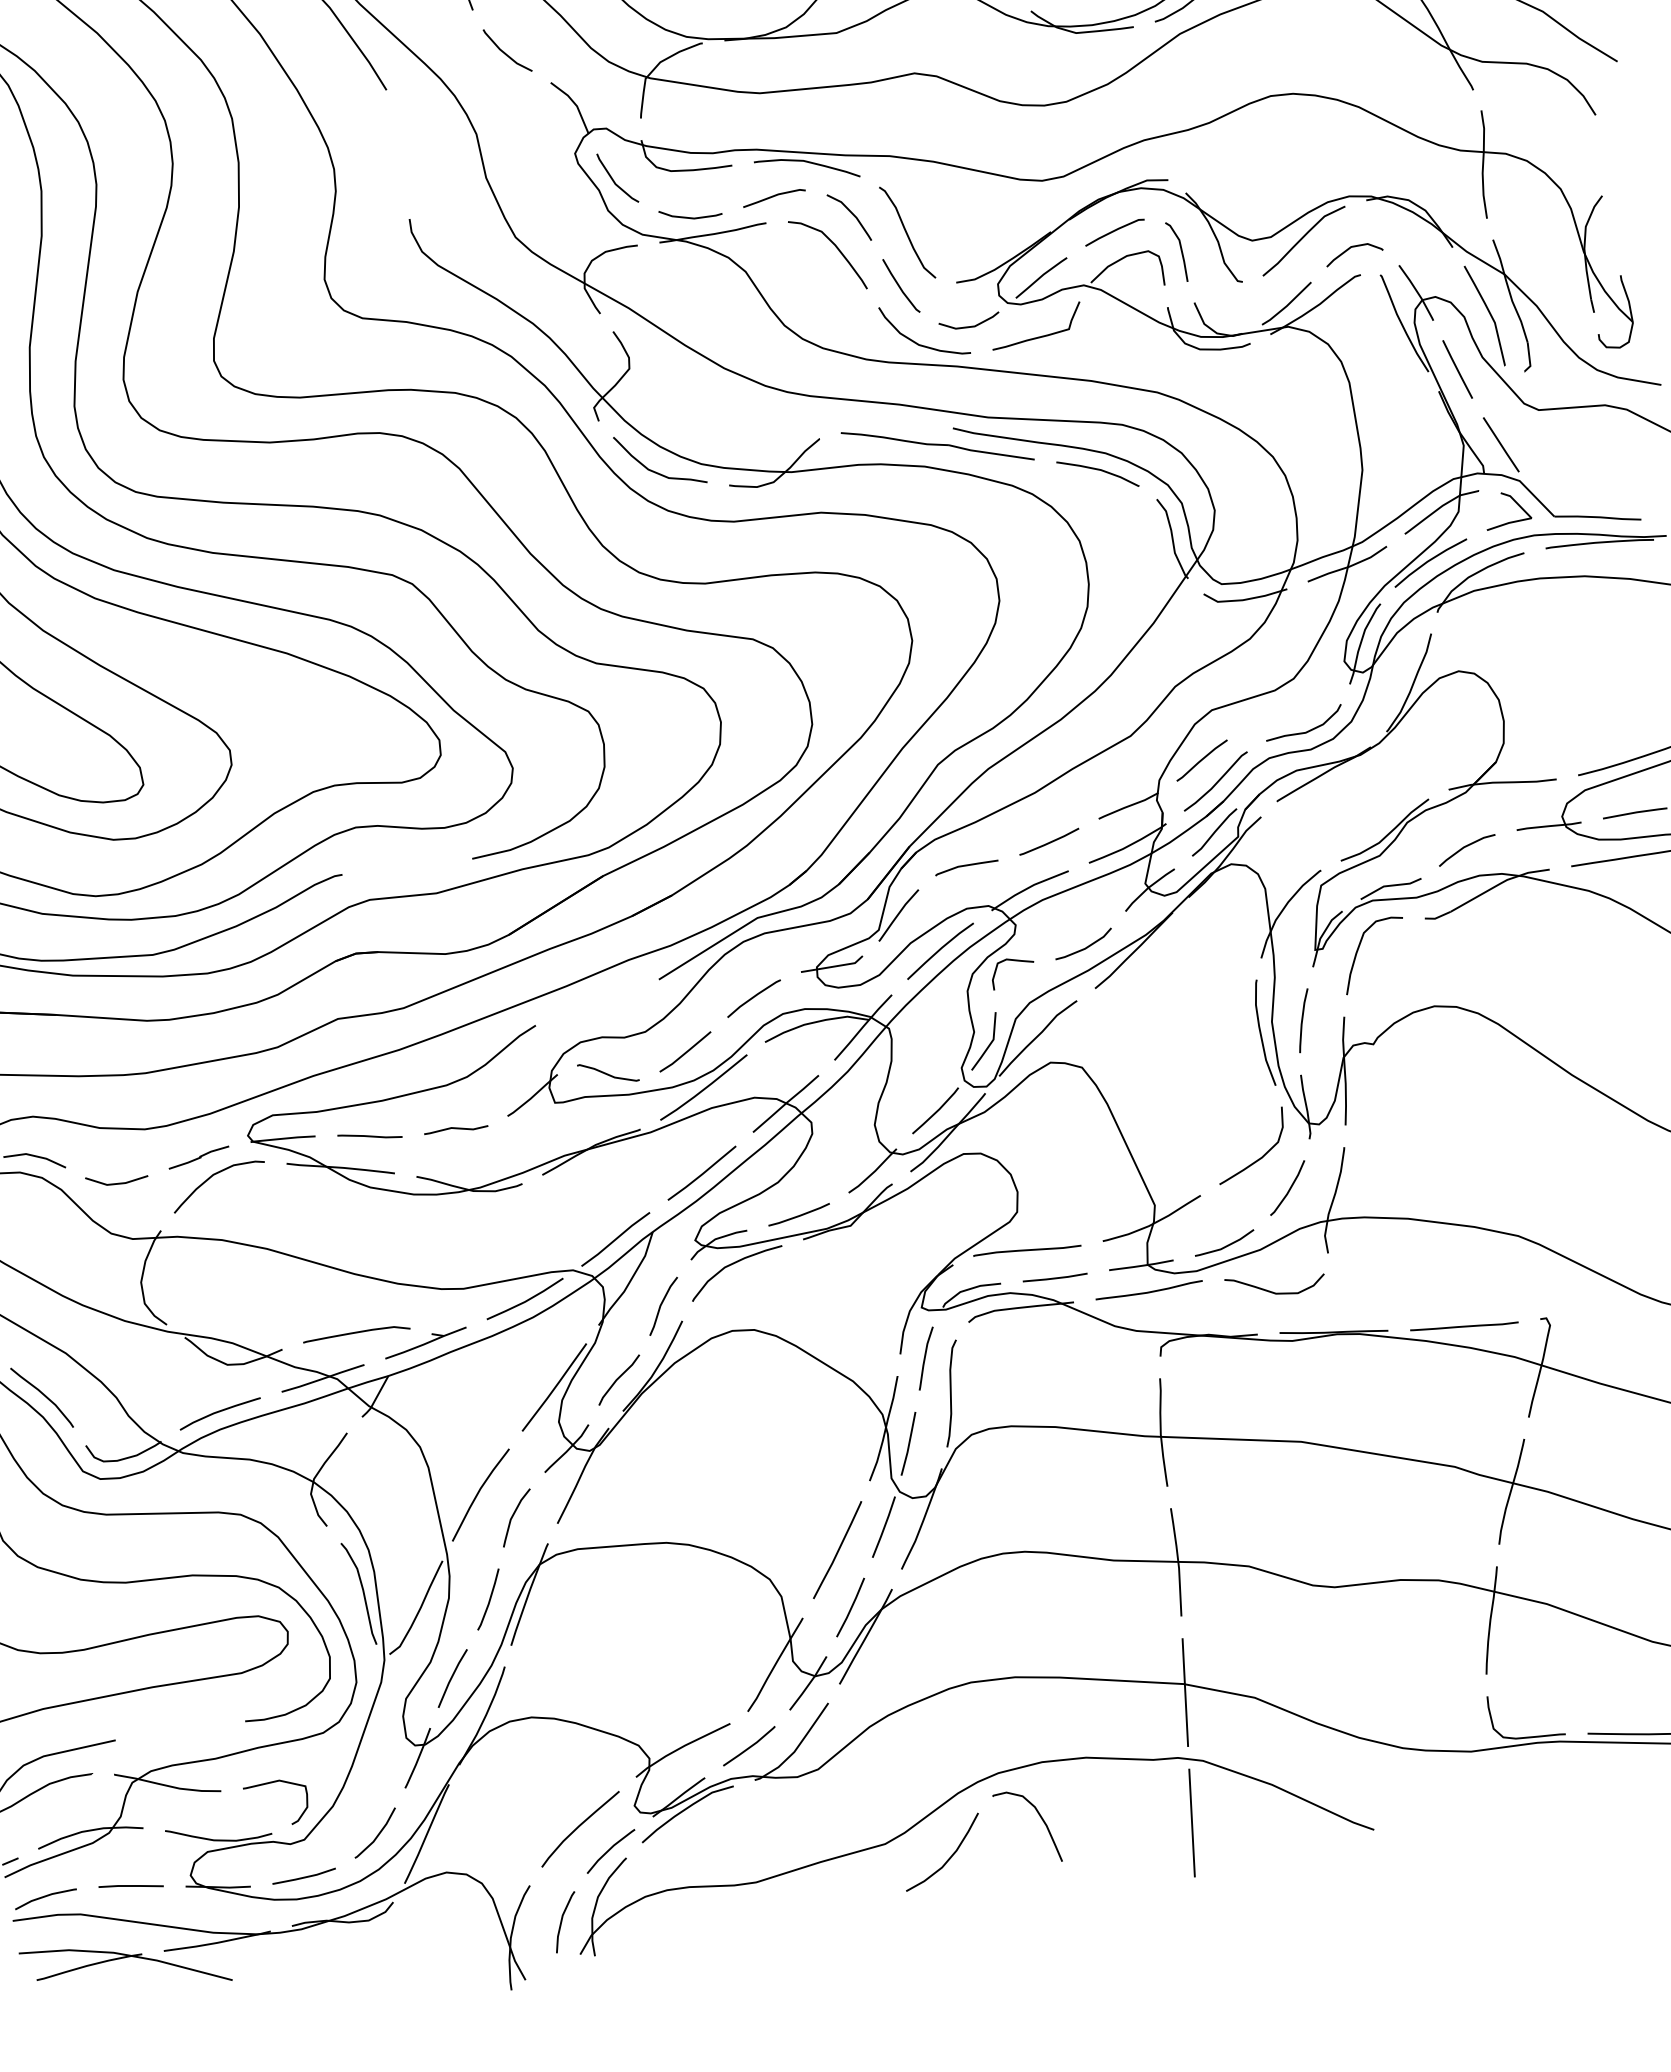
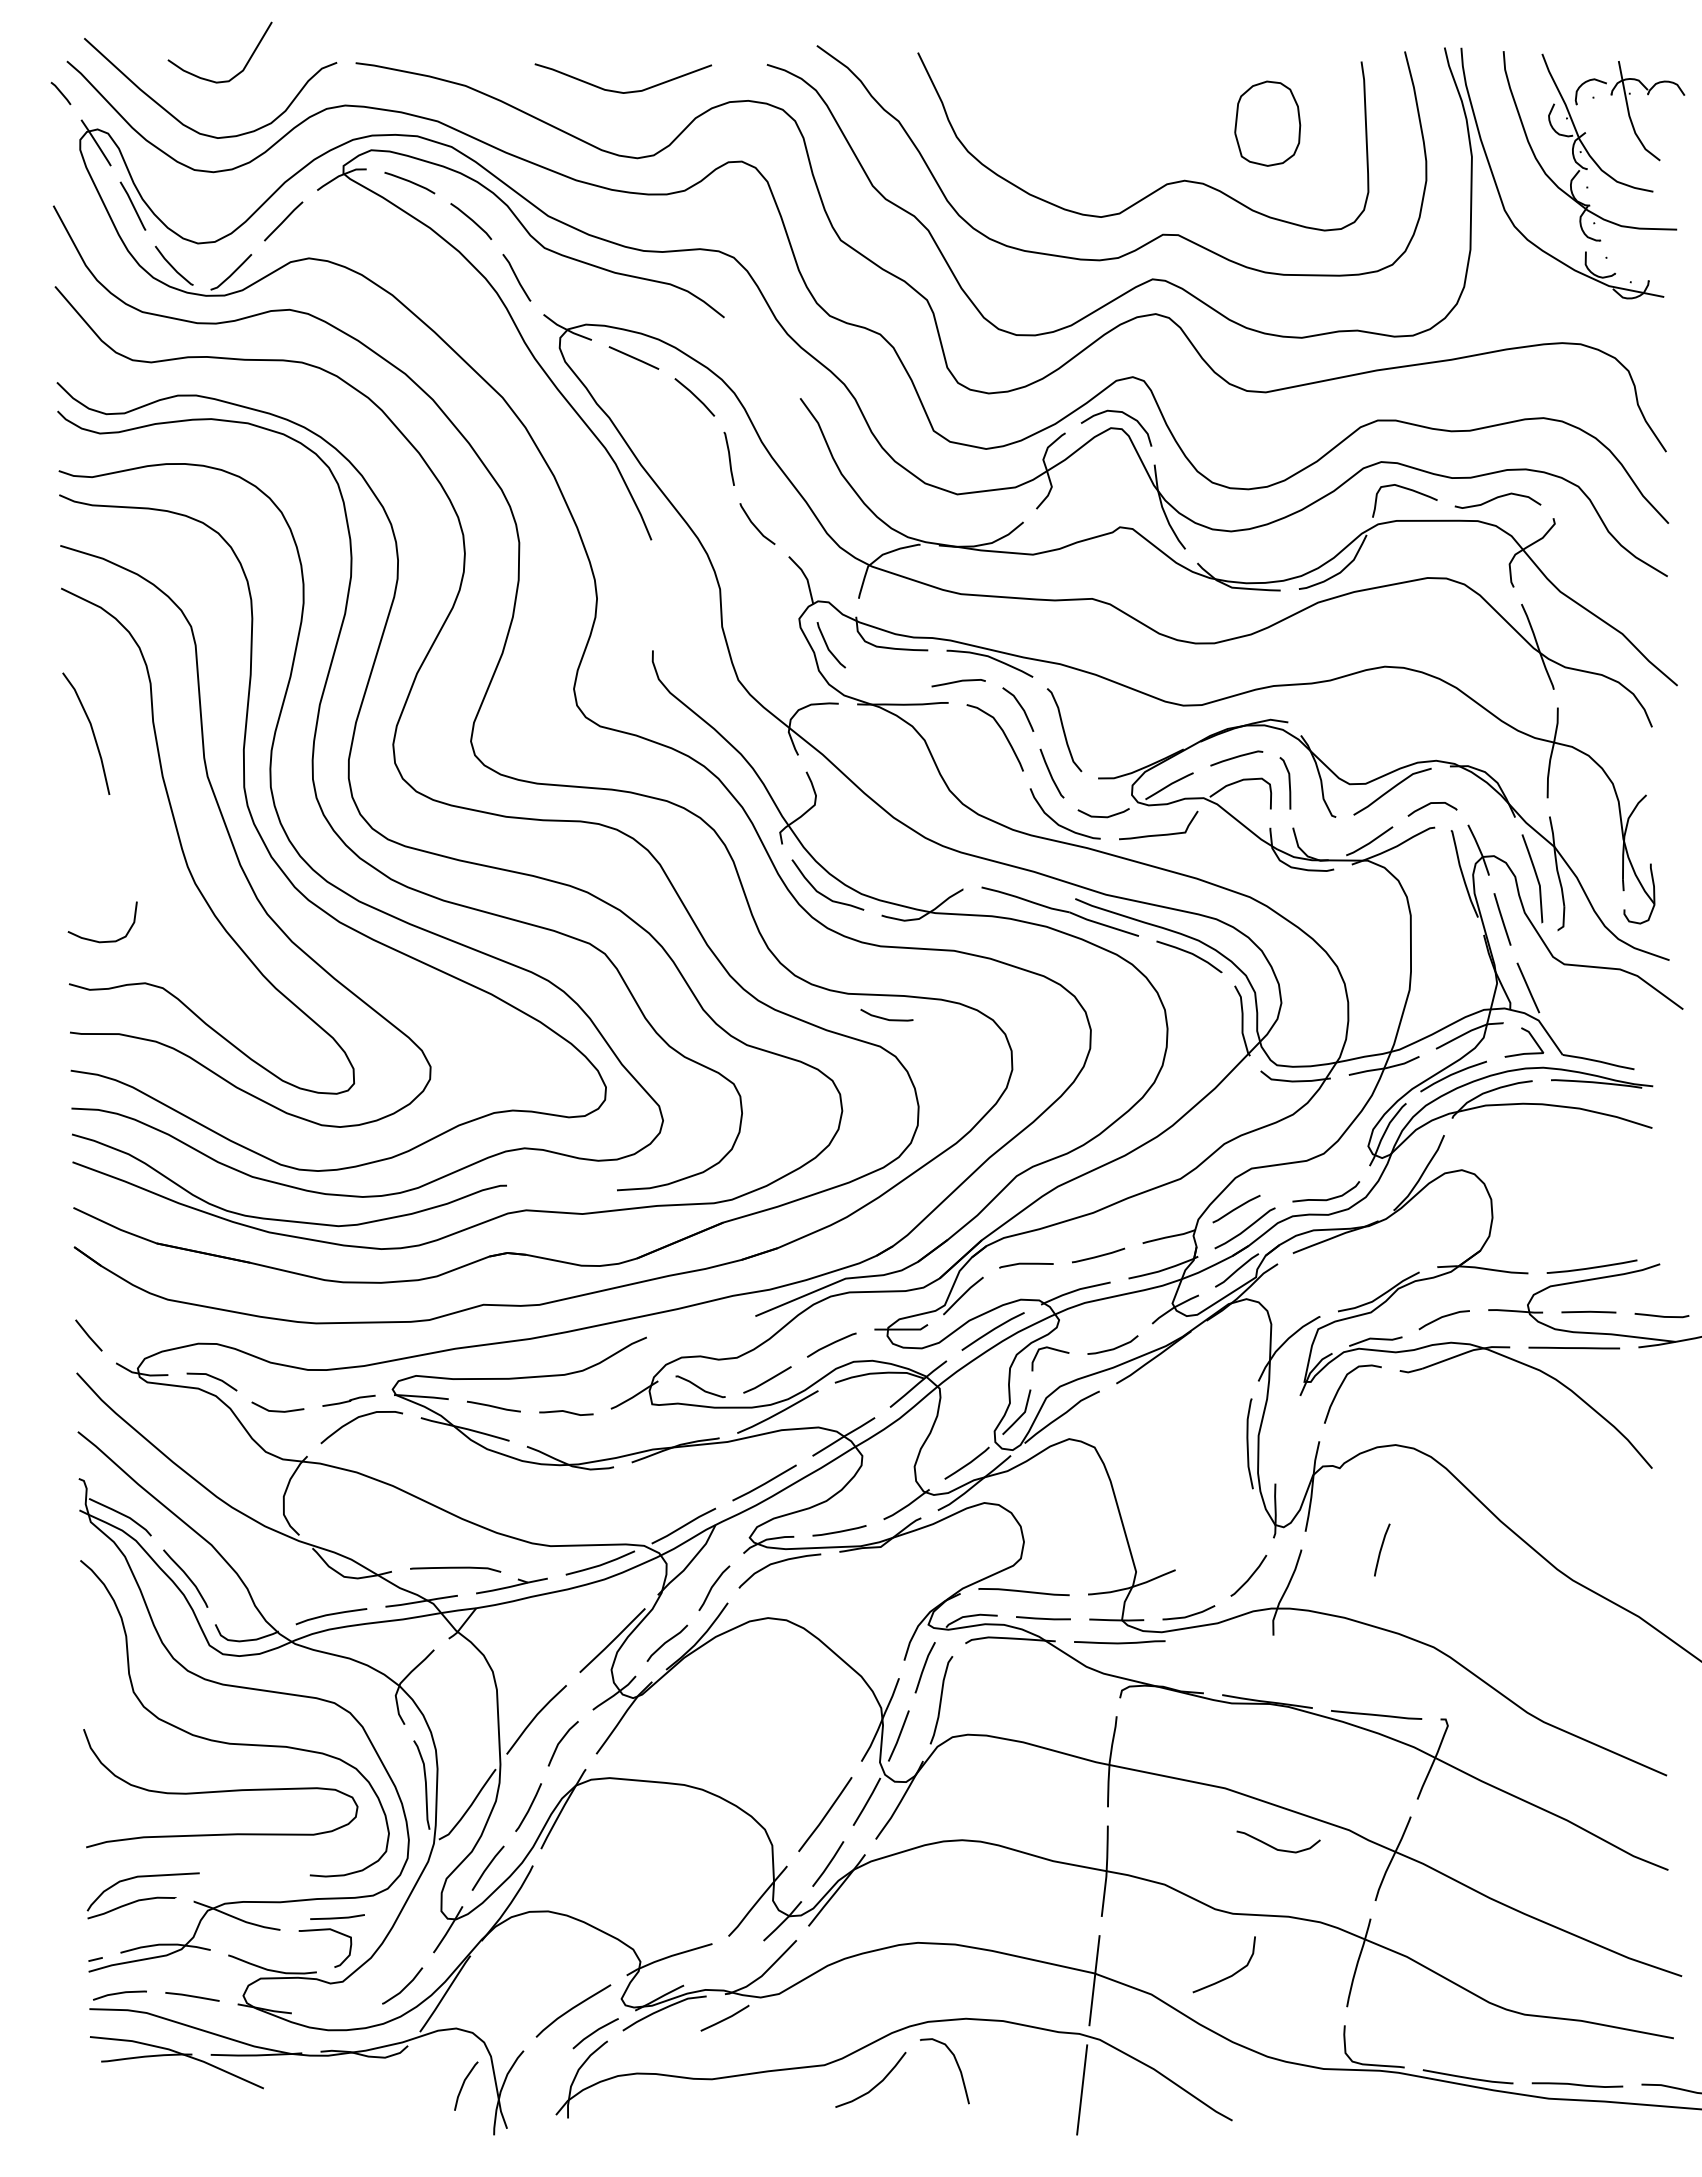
line: (688, 216) -> (884, 1017), moved
line: (1303, 1018) -> (1382, 1548), moved
curve: (1257, 1159) -> (1227, 1976), moved
curve: (1273, 1291) -> (1275, 1847), moved
line: (748, 1746) -> (724, 2018), moved
line: (304, 1876) -> (337, 1917), moved
line: (563, 1920) -> (464, 2084), moved

